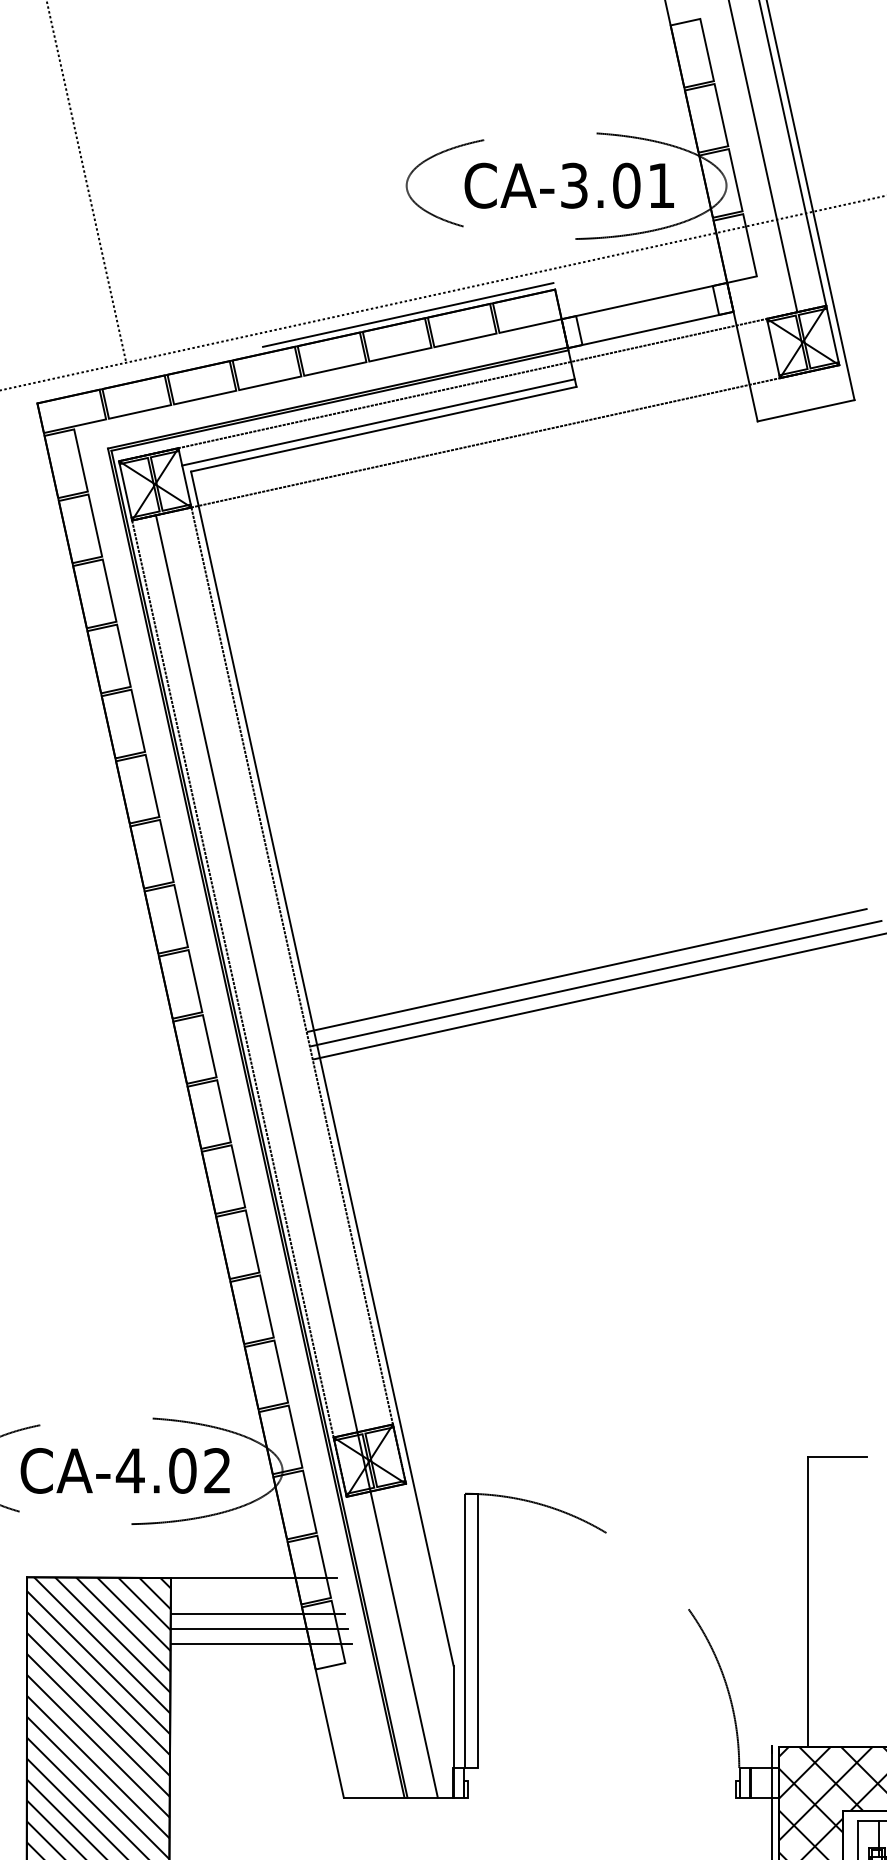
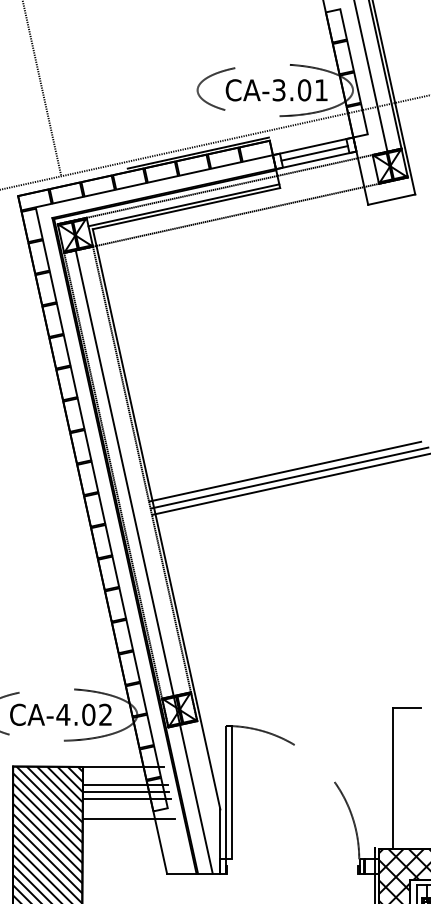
line: (647, 315) -> (314, 153), added
line: (264, 1684) -> (128, 818), added

